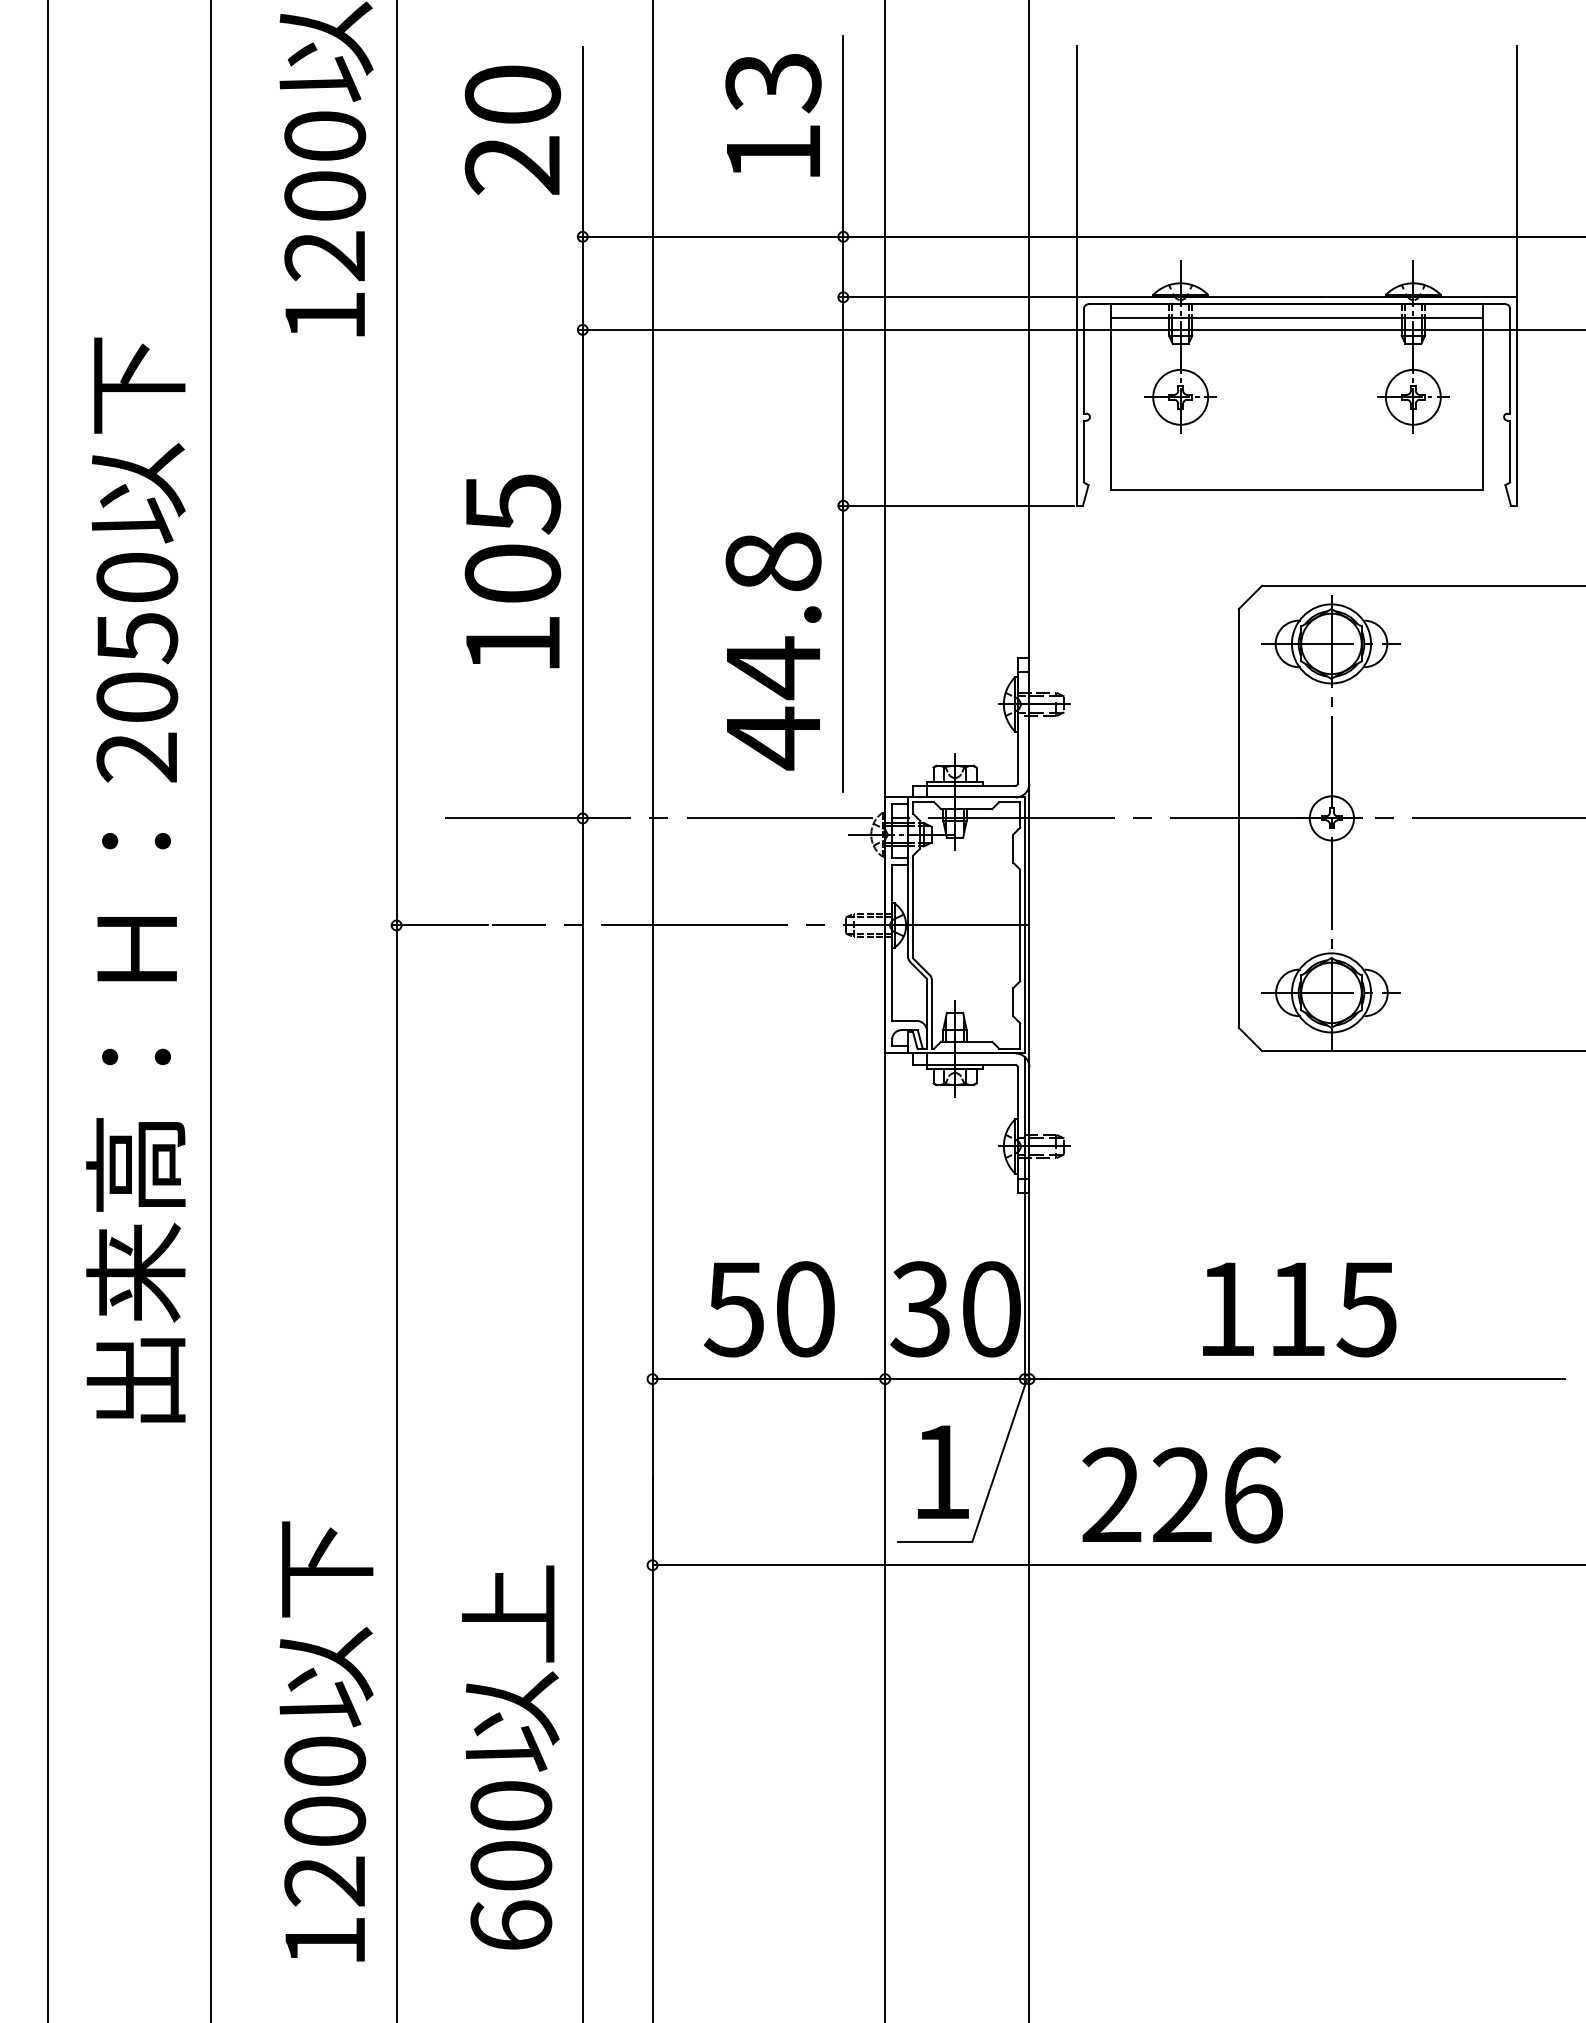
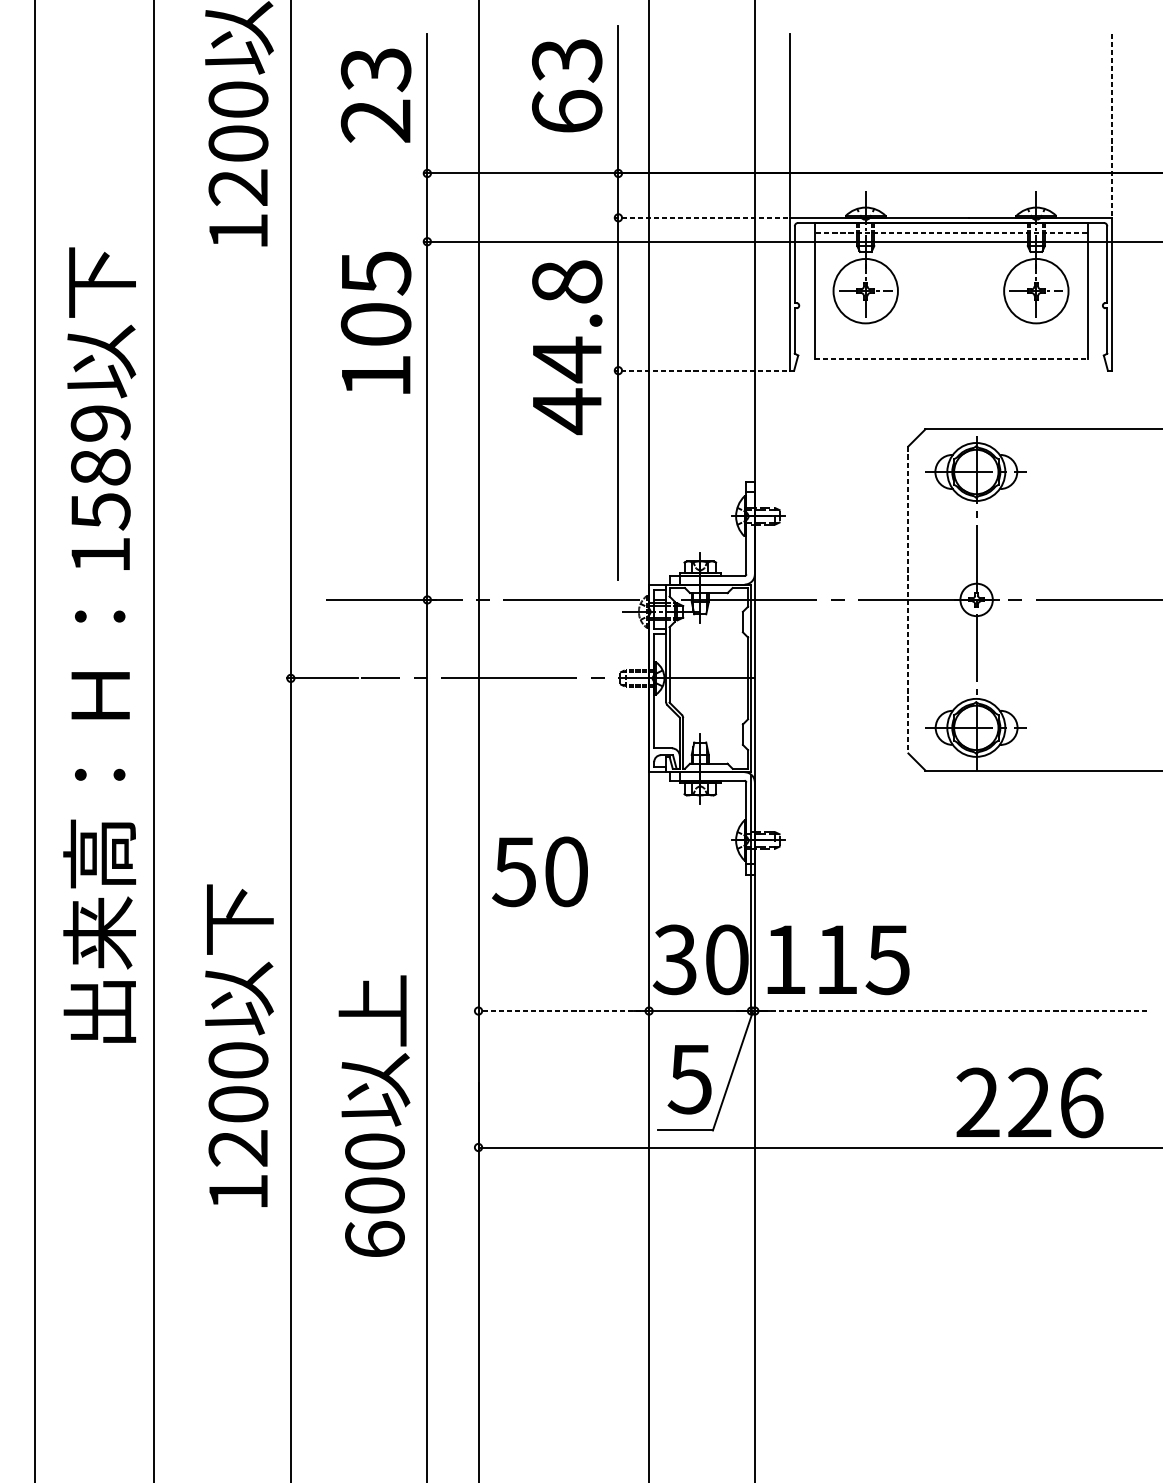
text: (512, 95) -> (375, 69), 20 -> 23
text: (773, 151) -> (567, 110), 13 -> 63
line: (1517, 169) -> (1112, 124), solid -> dashed
line: (956, 297) -> (701, 217), solid -> dashed
line: (1296, 318) -> (950, 233), solid -> dashed
circle: (1180, 396) -> (865, 290), size x1.6
circle: (1412, 396) -> (1035, 290), size x1.6
line: (1297, 490) -> (951, 359), solid -> dashed
line: (955, 505) -> (700, 370), solid -> dashed
text: (512, 571) -> (375, 322), moved
text: (773, 651) -> (567, 347), moved
text: (137, 667) -> (100, 489), 2050 -> 1589
line: (1238, 818) -> (908, 599), solid -> dashed
text: (768, 1309) -> (539, 872), moved
text: (1299, 1309) -> (838, 959), moved
line: (768, 1379) -> (563, 1011), solid -> dashed
line: (1297, 1379) -> (951, 1011), solid -> dashed
text: (940, 1472) -> (689, 1079), 1 -> 5
text: (1182, 1495) -> (1029, 1102), moved
text: (326, 1741) -> (239, 1045), moved
text: (510, 1757) -> (374, 1116), moved

